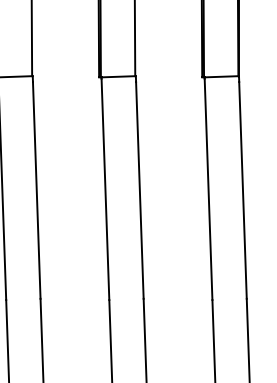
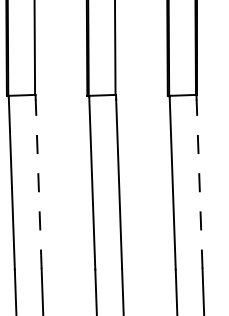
line: (36, 190) -> (38, 184), solid -> dashed
line: (242, 190) -> (199, 184), solid -> dashed

